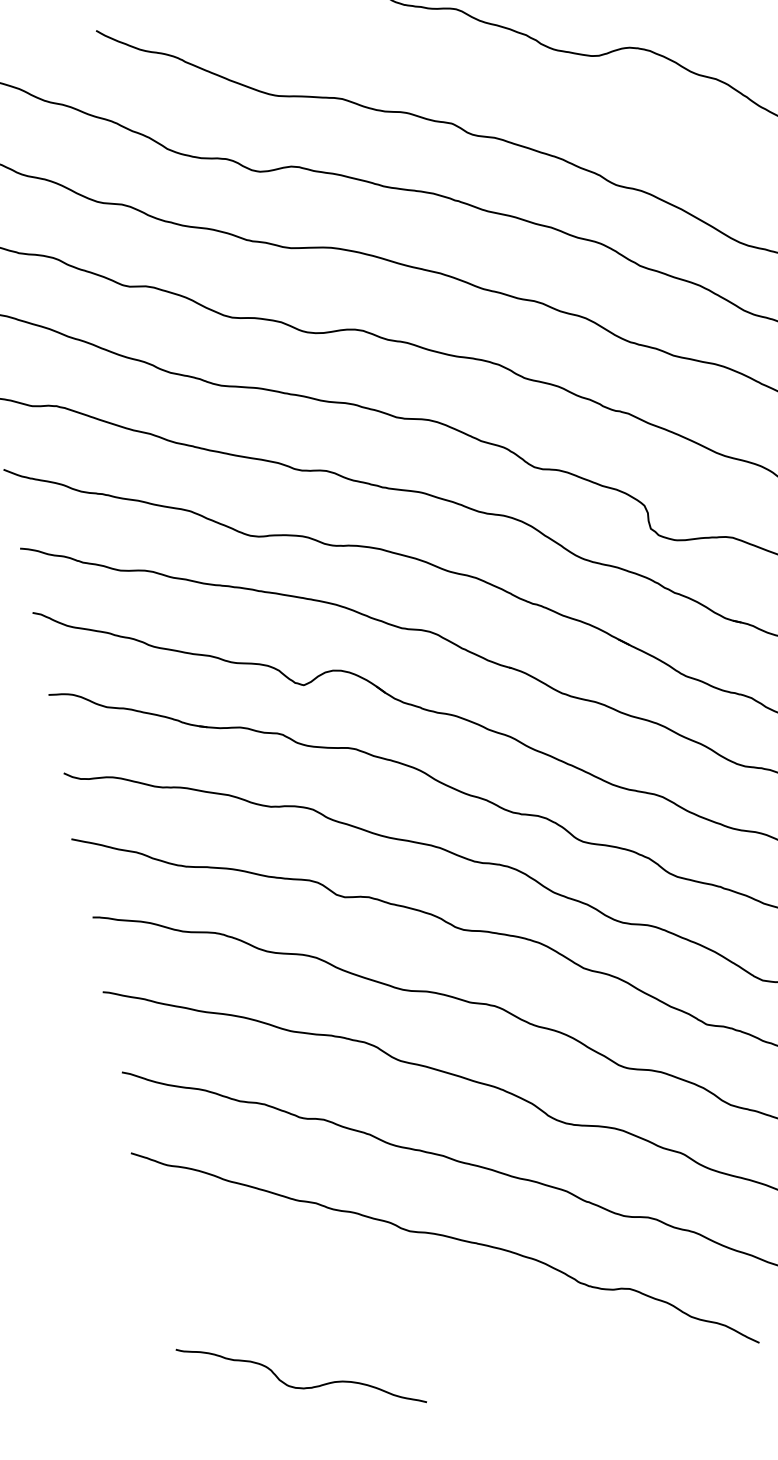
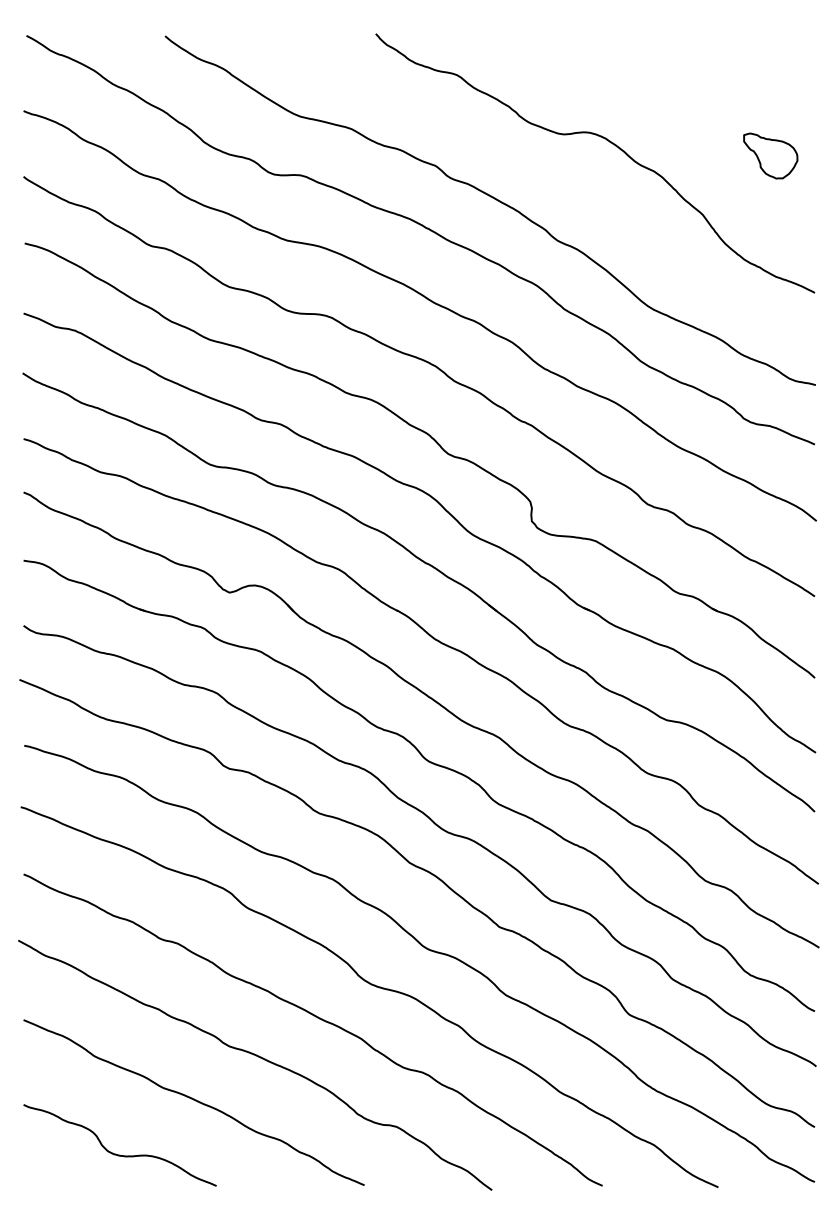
curve: (379, 1304) -> (193, 1100), added

